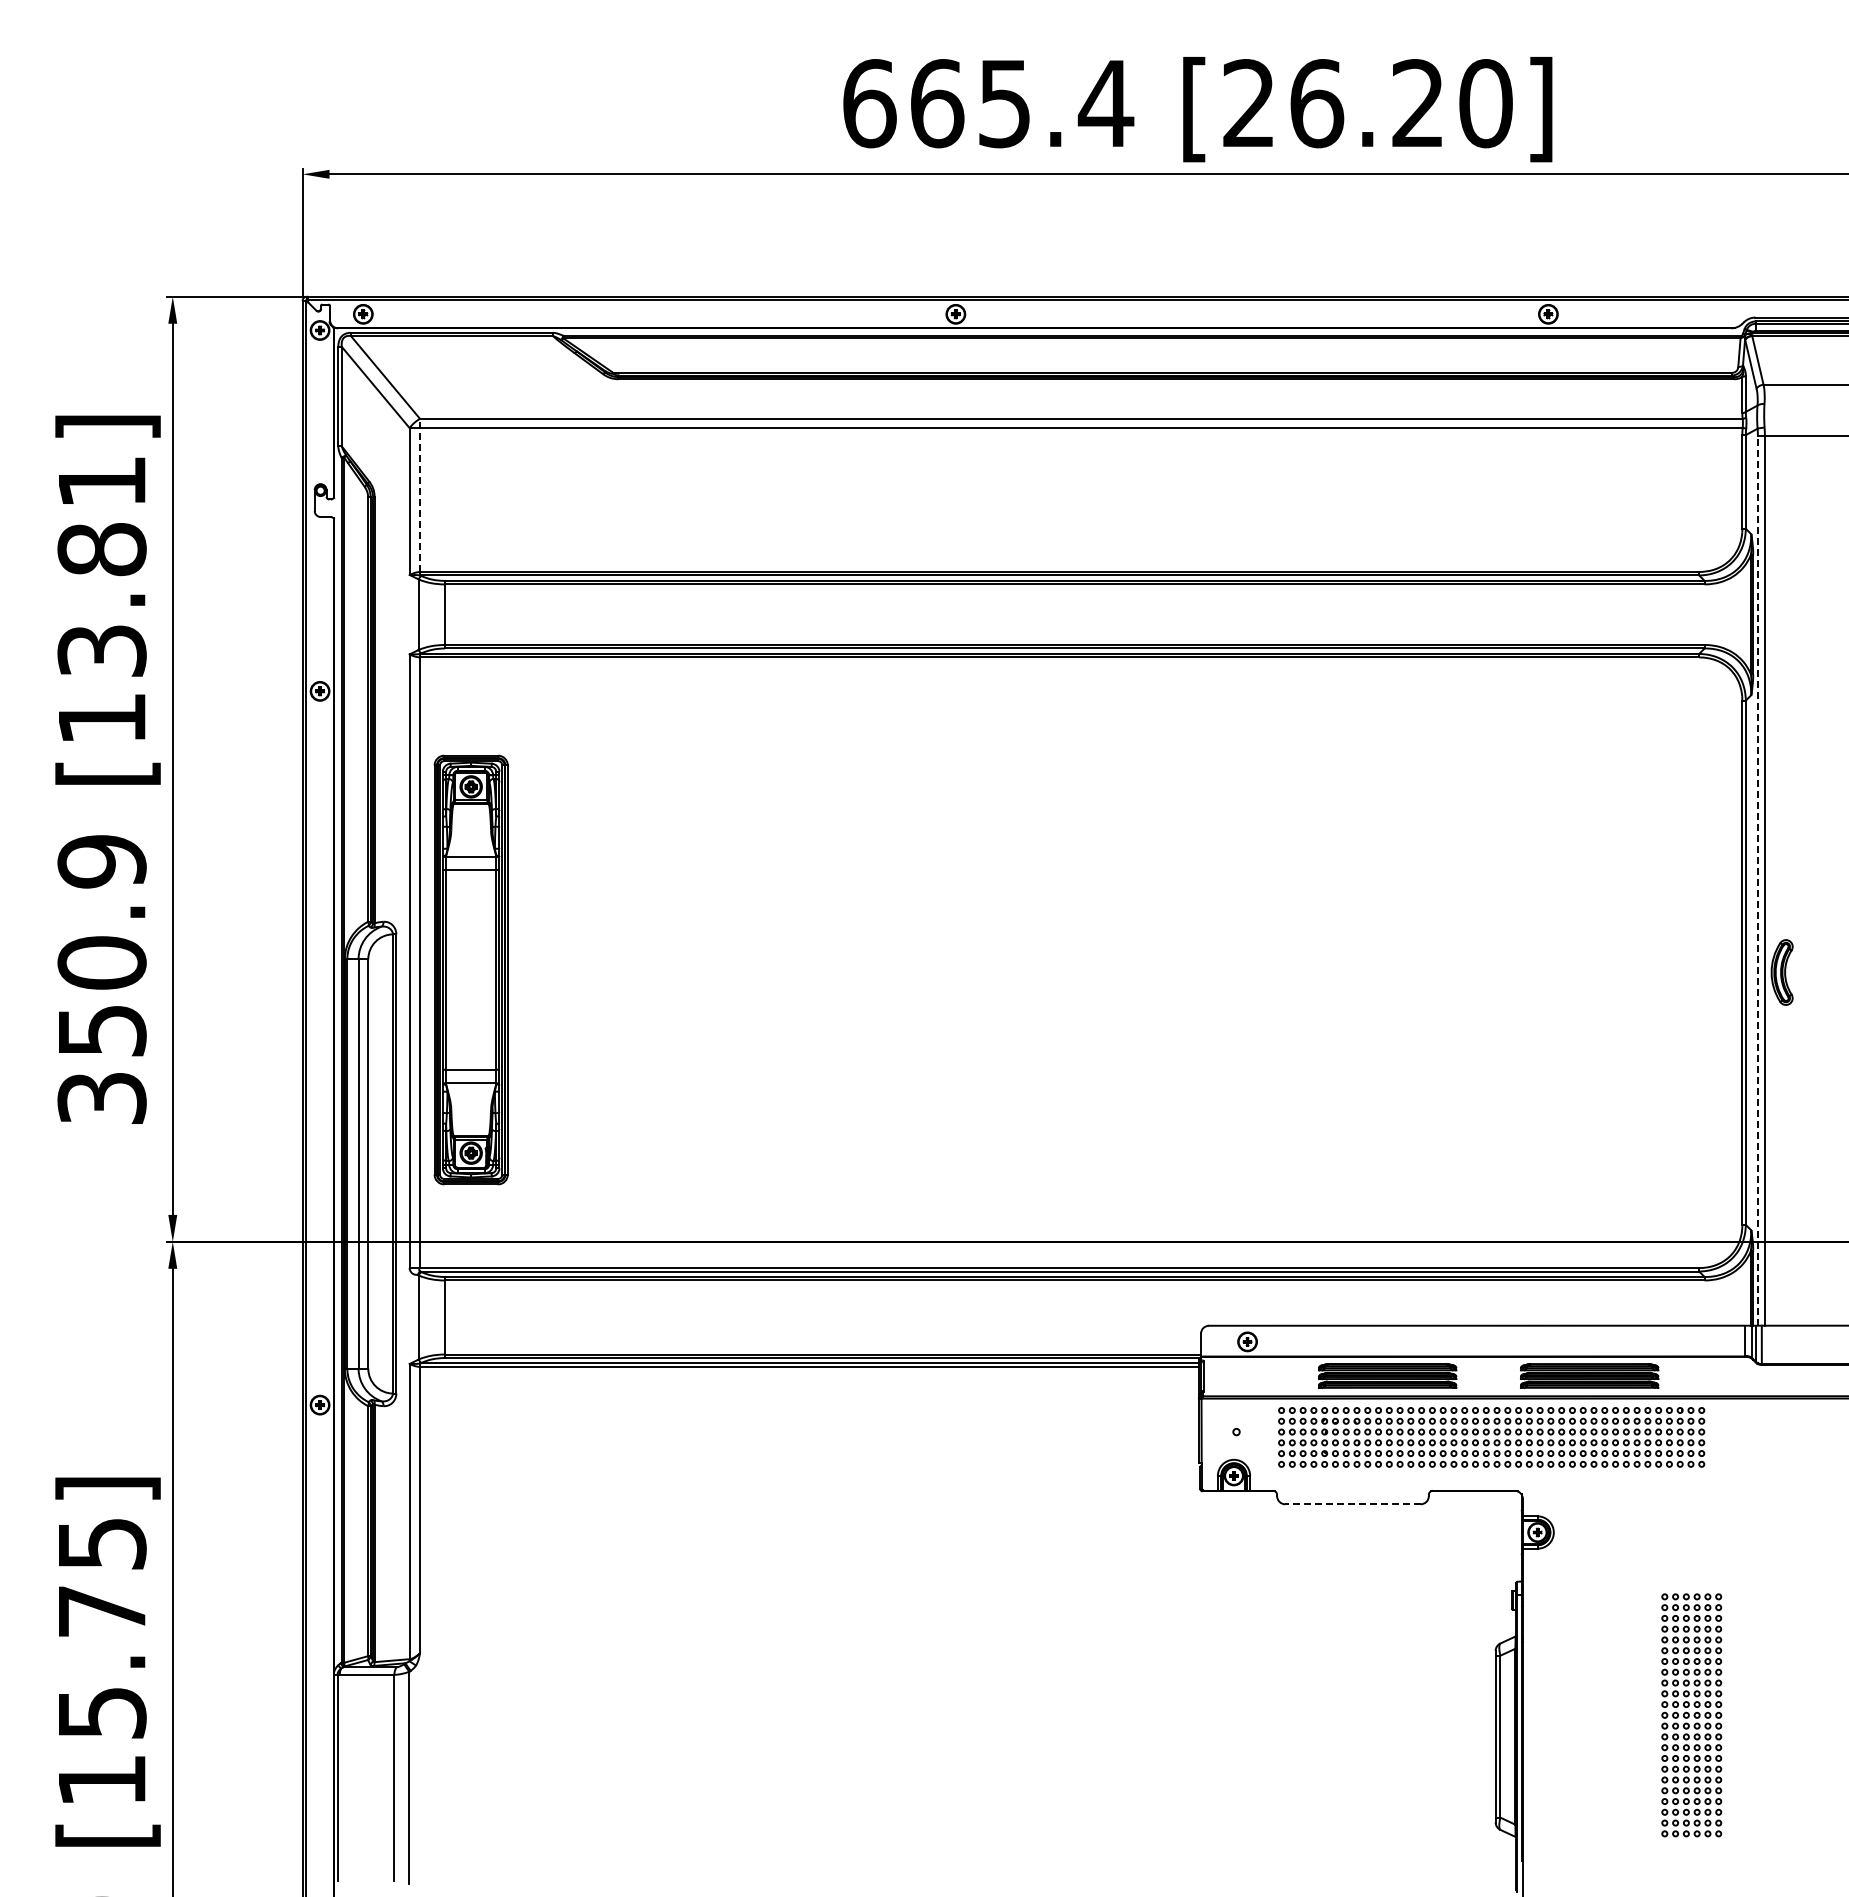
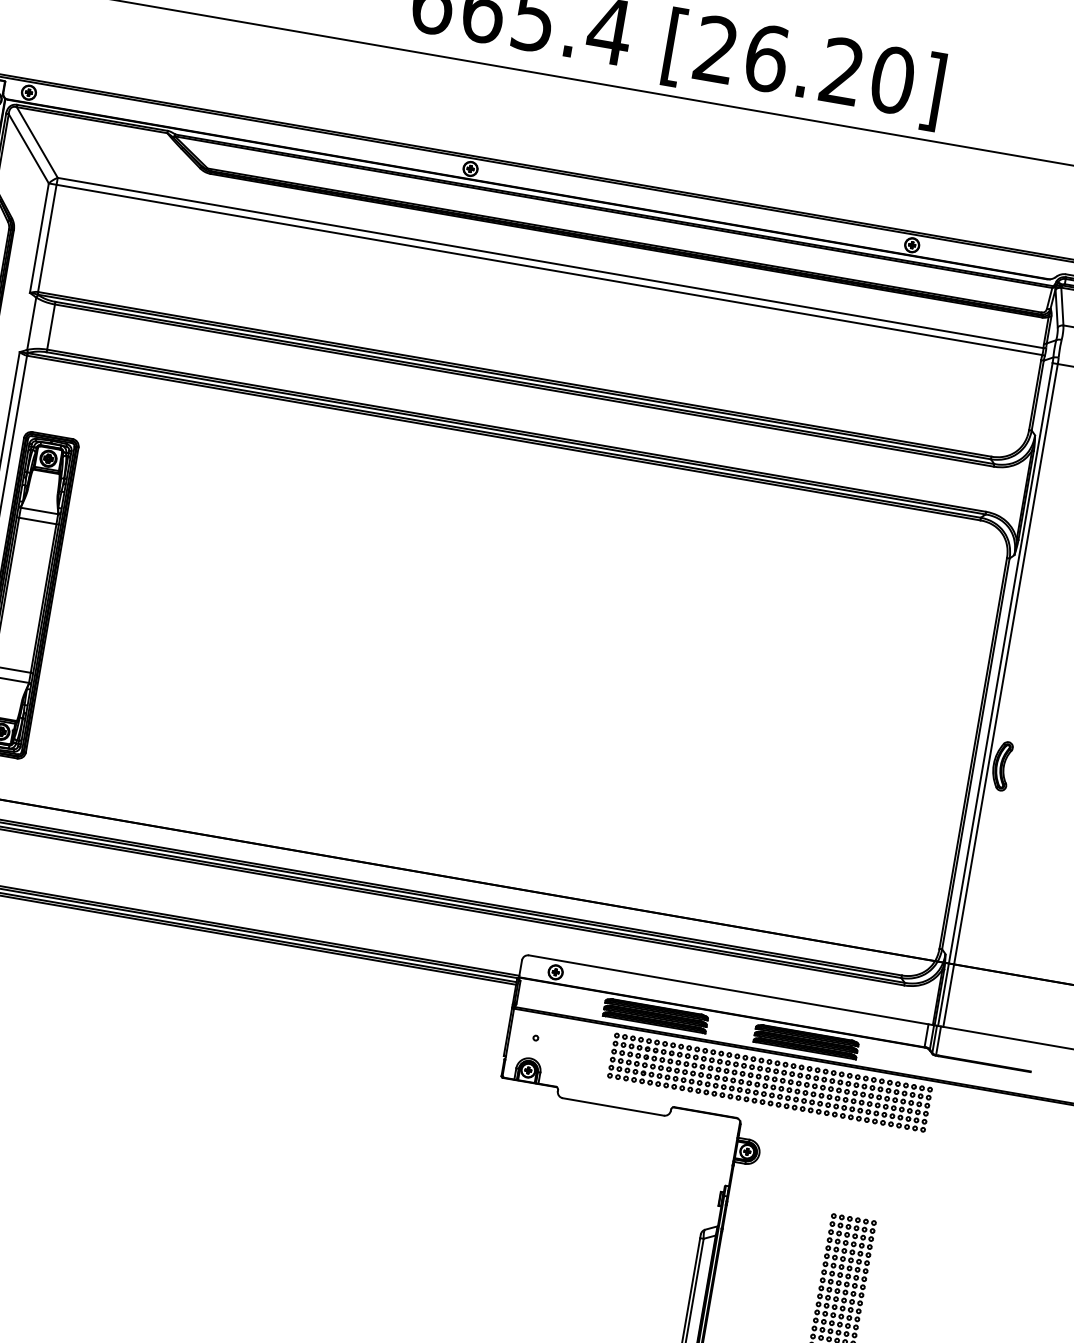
line: (420, 495) -> (48, 235), dashed -> solid
line: (1757, 881) -> (995, 694), dashed -> solid
part: (1491, 1437) -> (769, 1082), moved
line: (1352, 1504) -> (612, 1107), dashed -> solid

